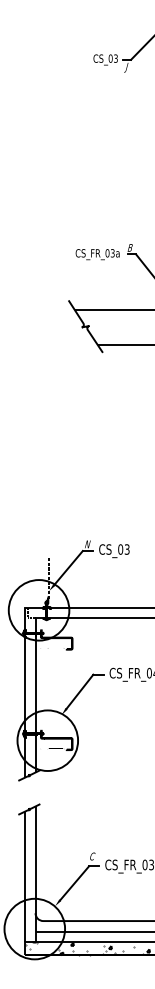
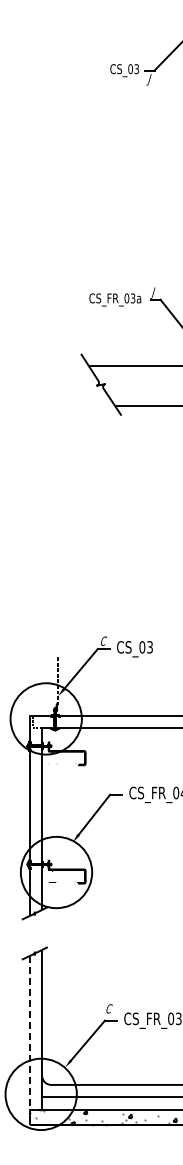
text: (130, 248) -> (153, 292), B -> J
text: (87, 543) -> (103, 640), N -> C
line: (24, 876) -> (29, 1032), solid -> dashed

